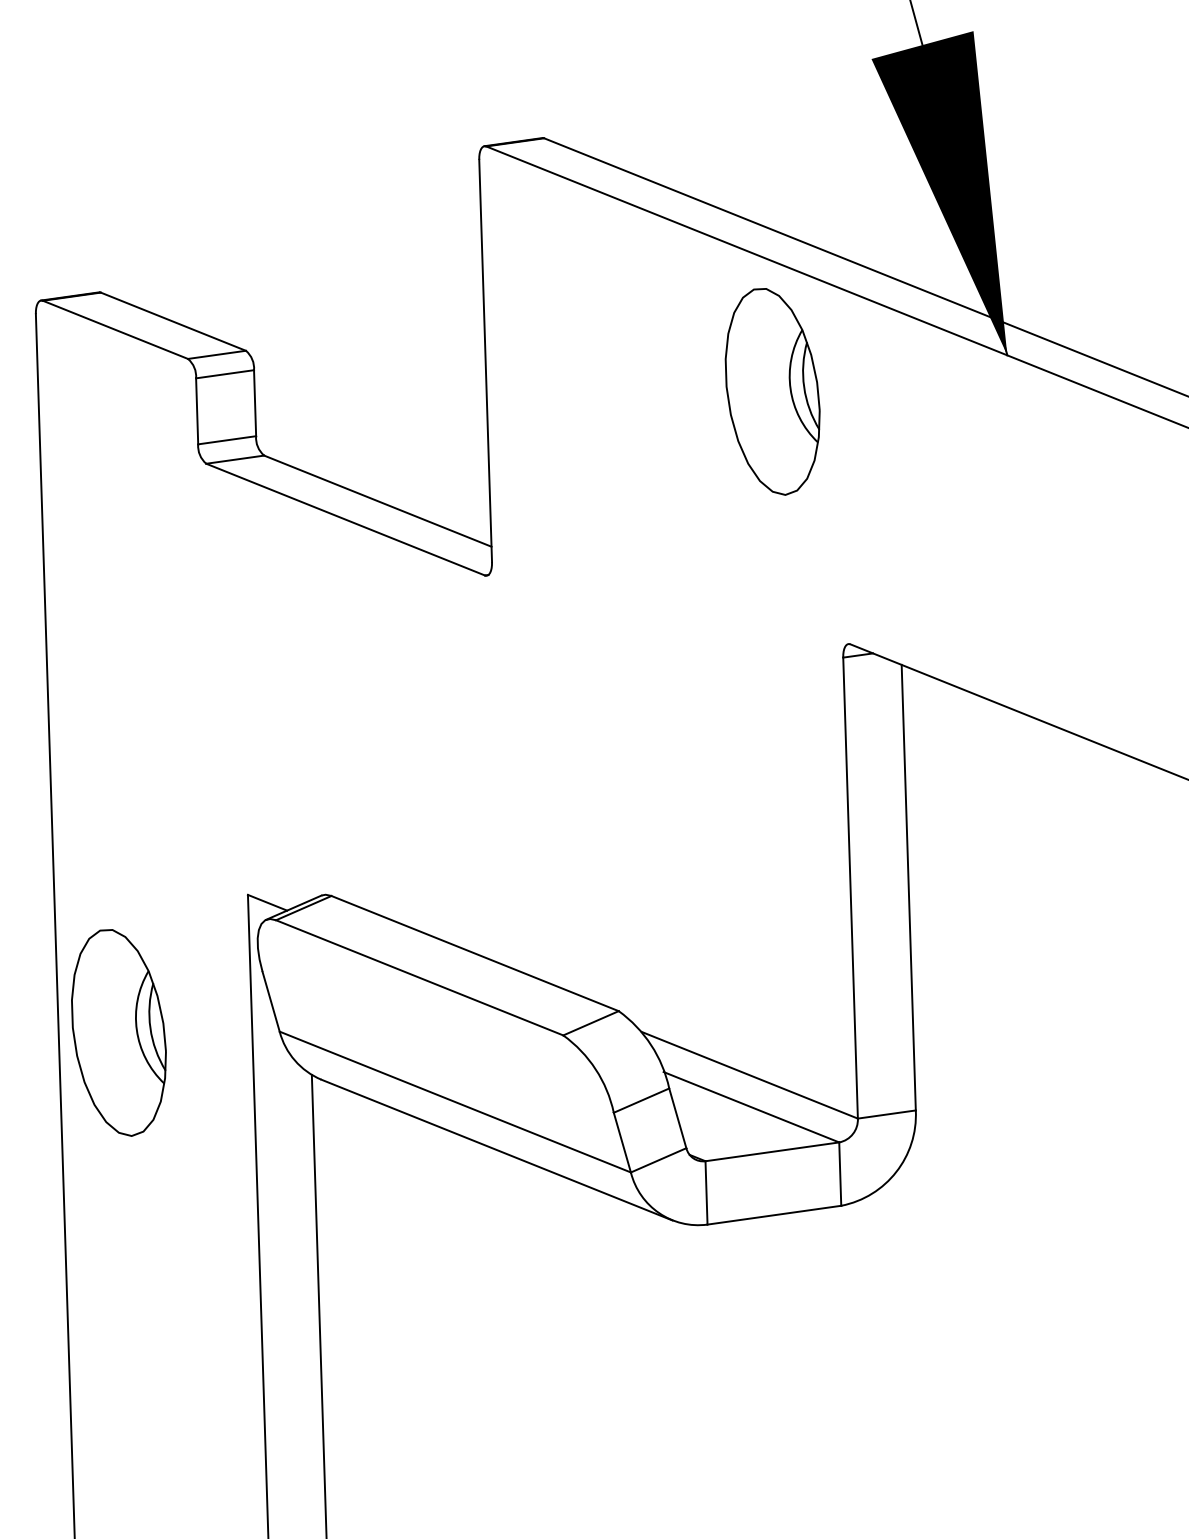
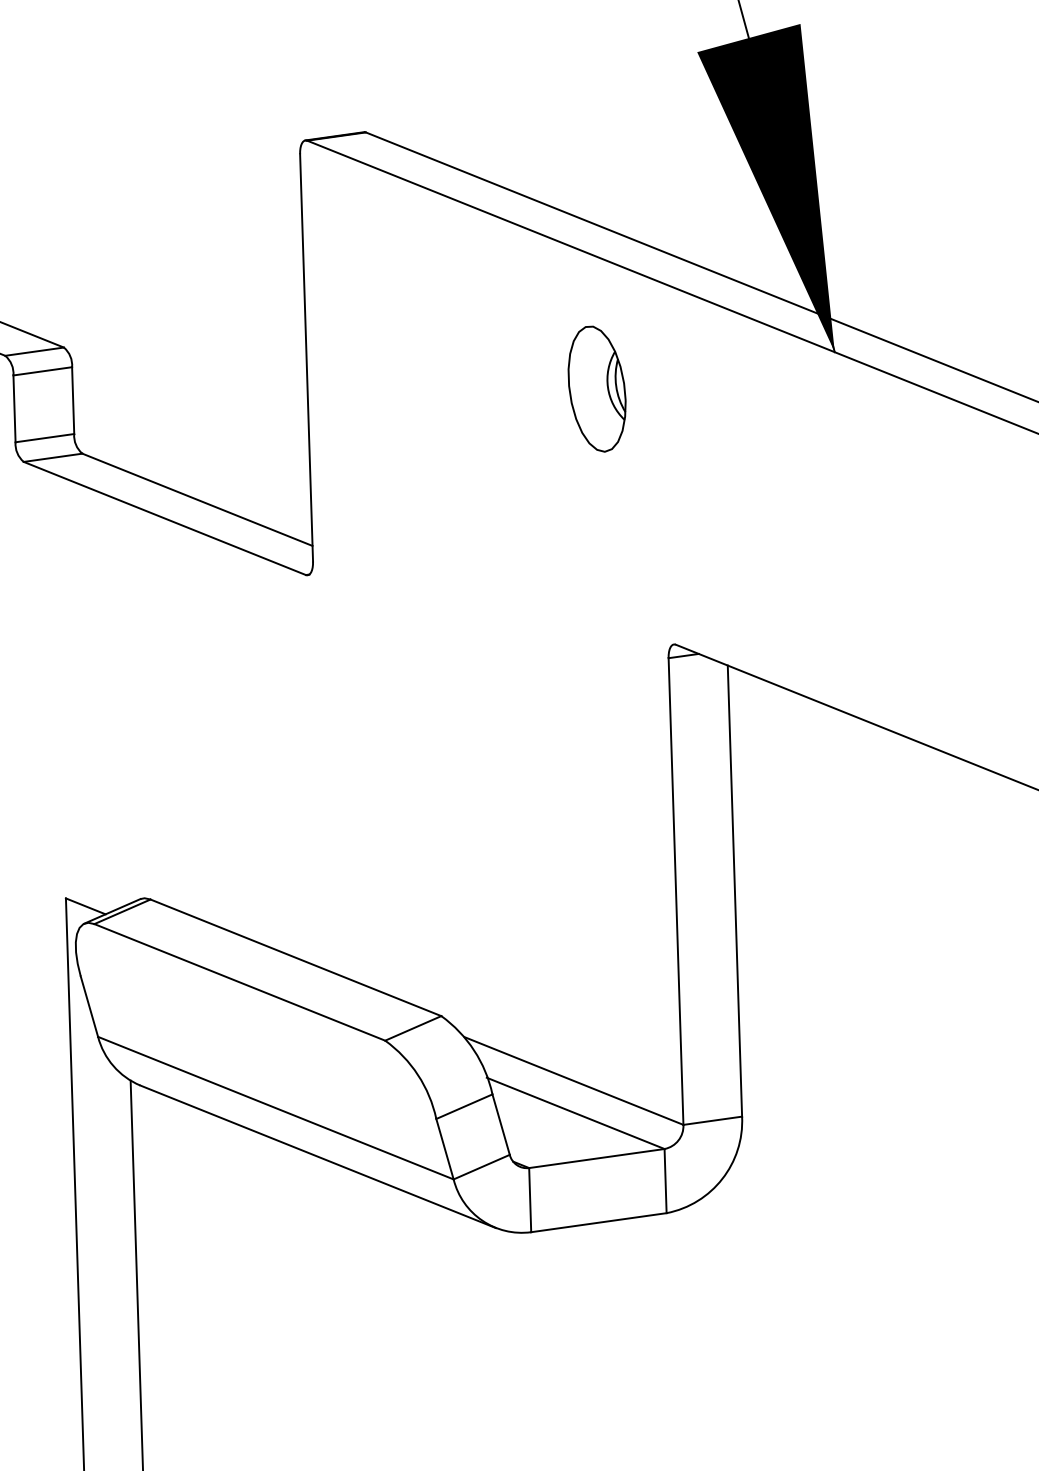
part: (772, 391) -> (596, 388), size x0.6

